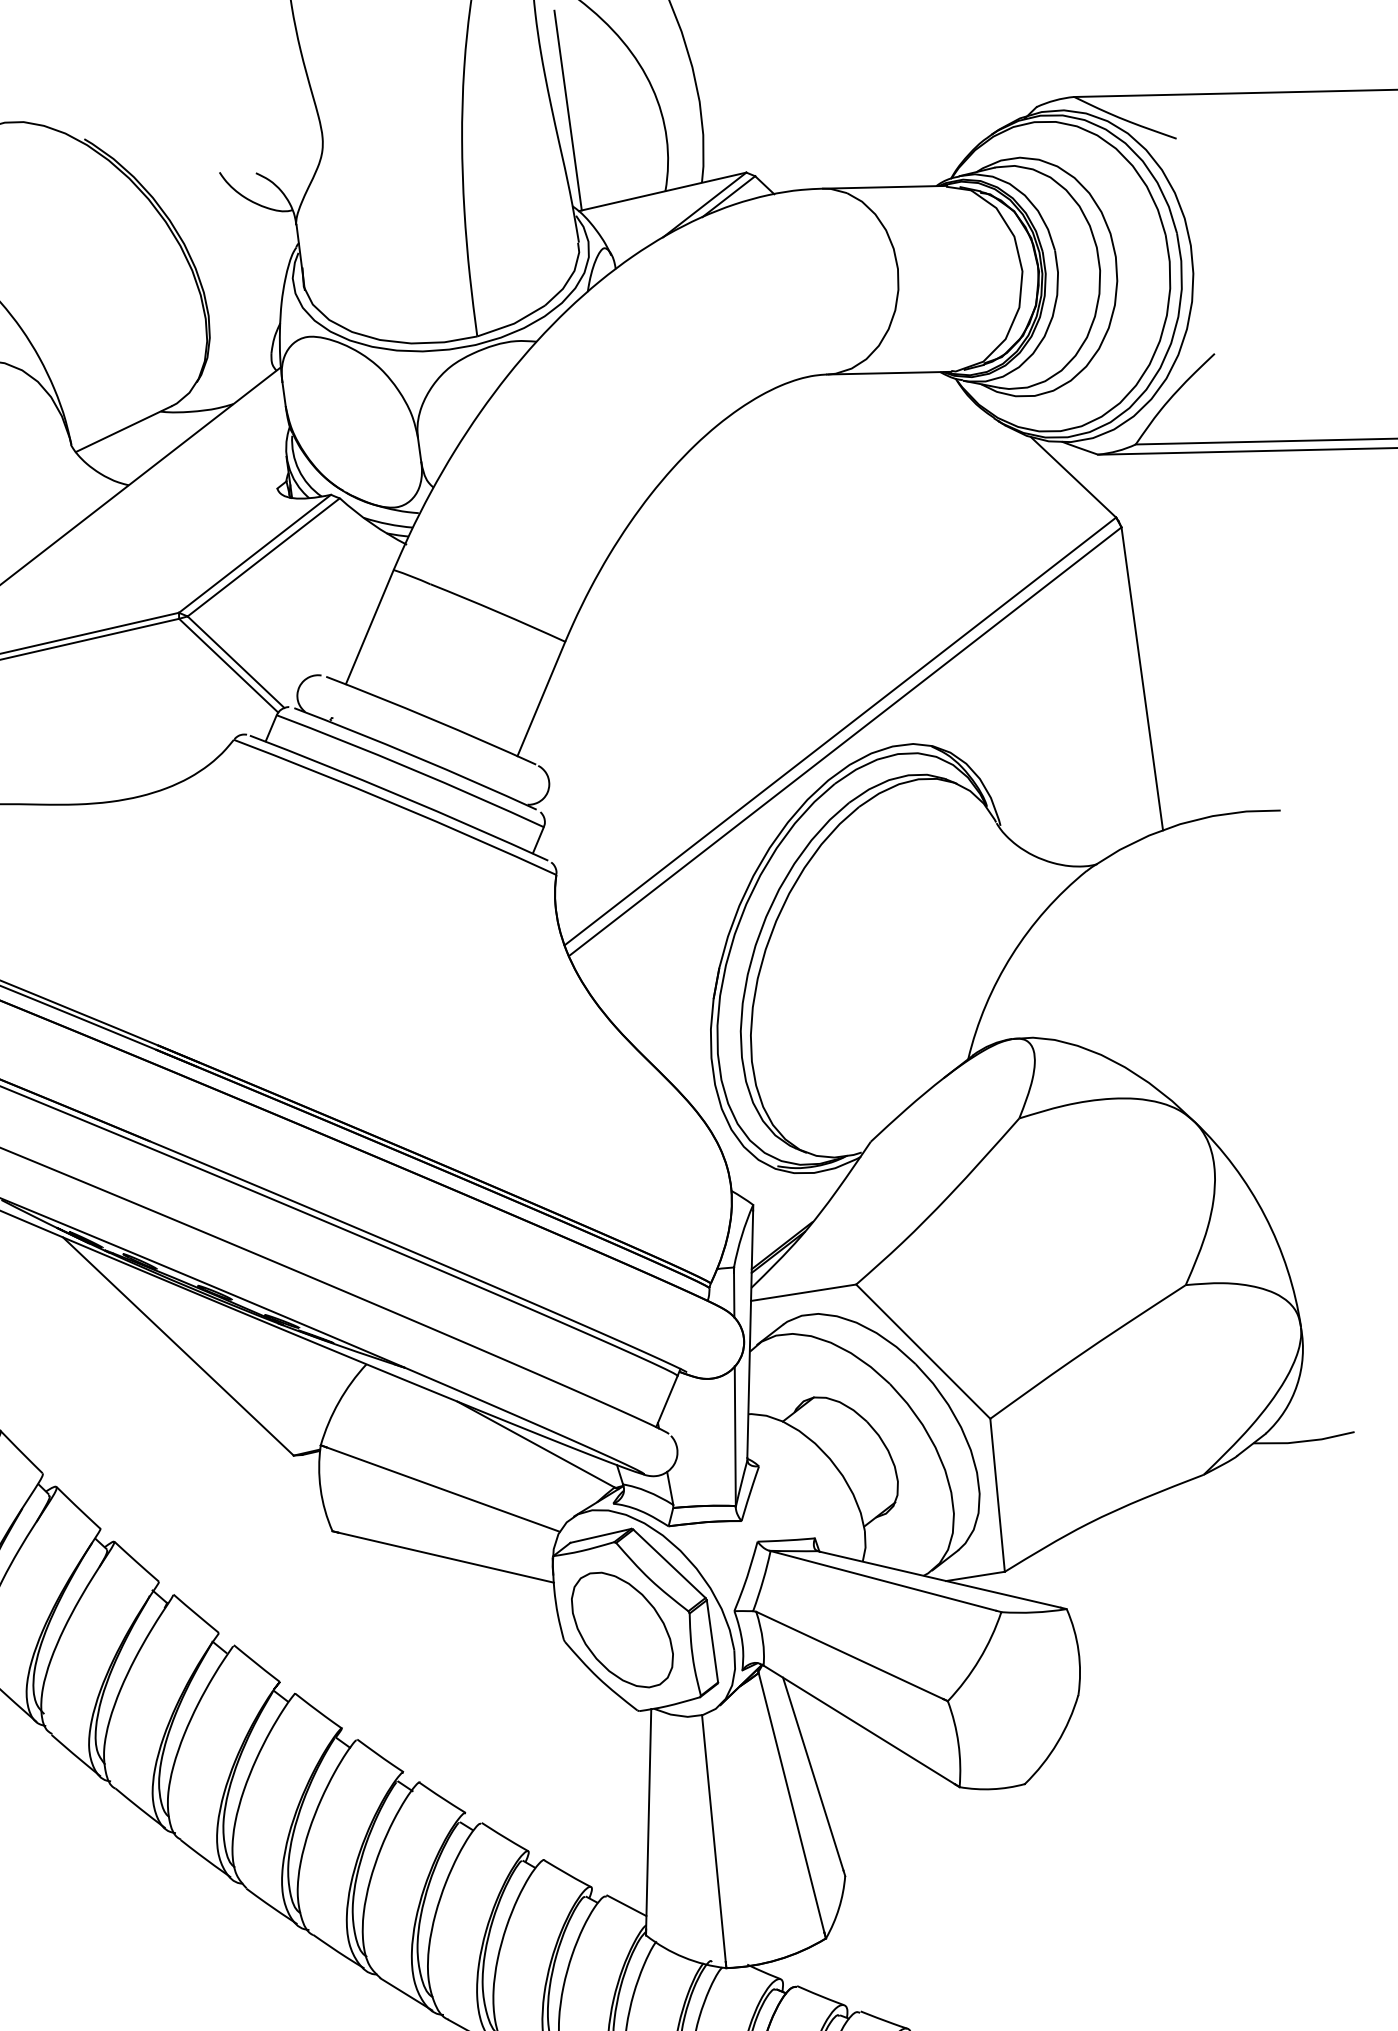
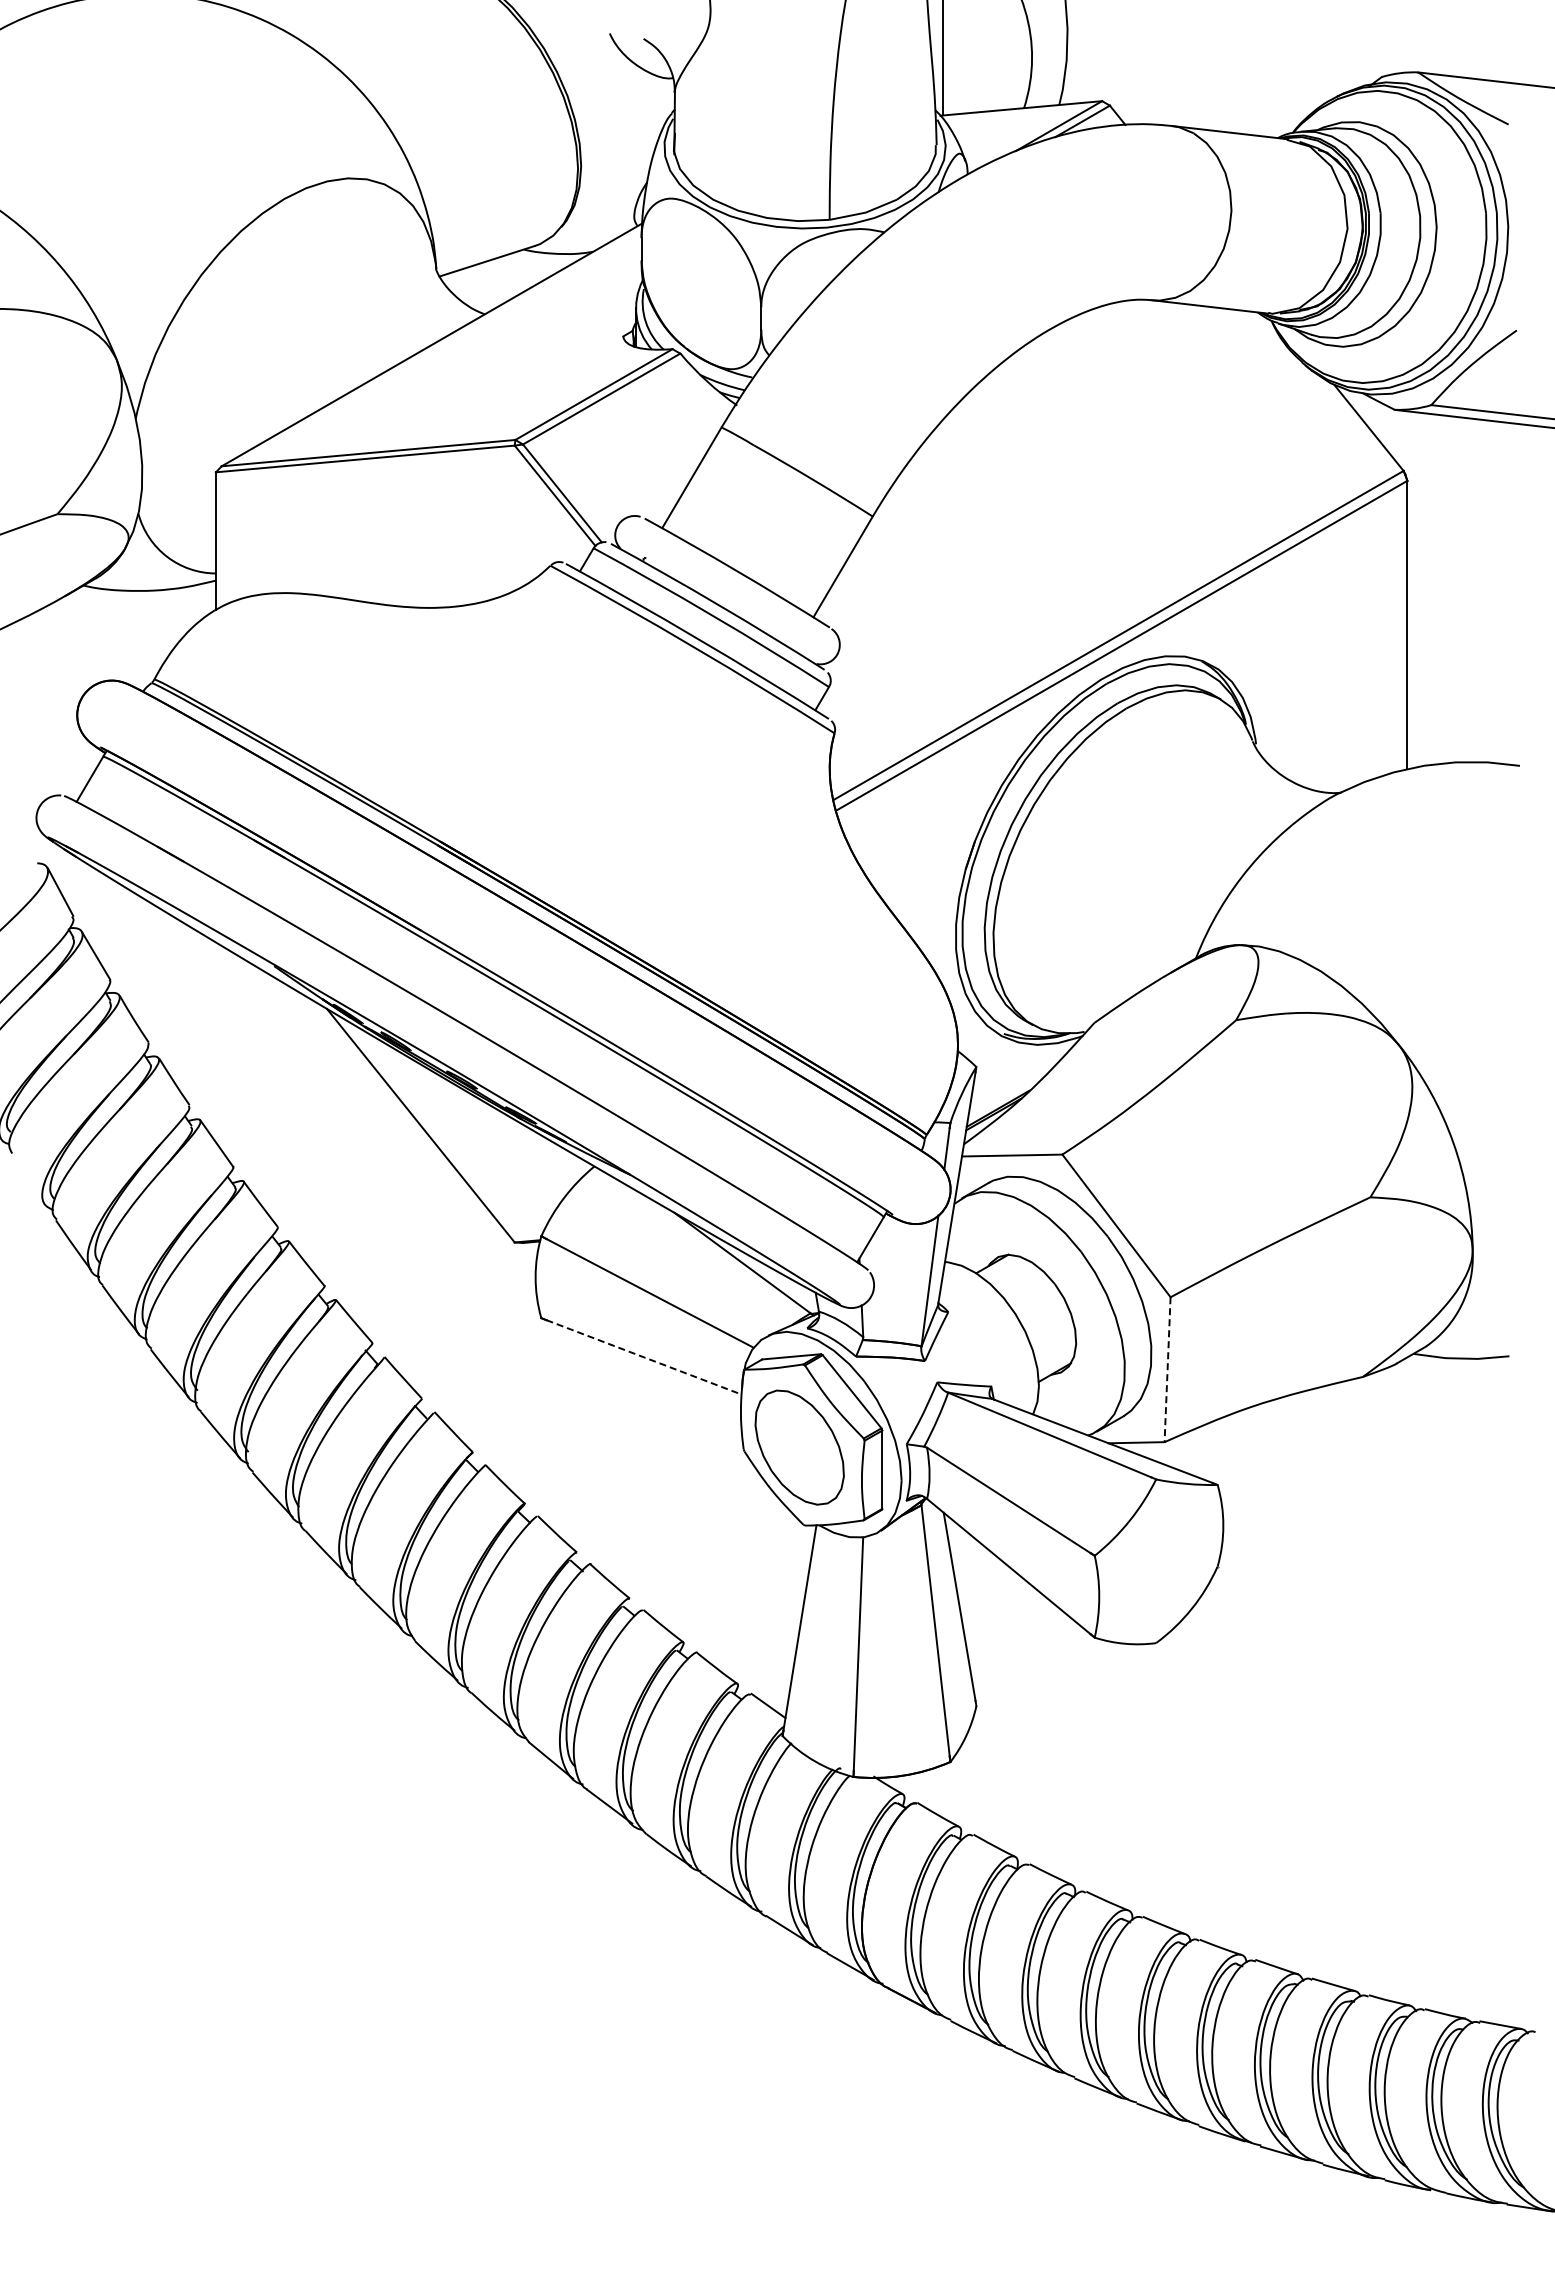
line: (997, 1495) -> (1167, 1369), solid -> dashed
line: (446, 1557) -> (644, 1357), solid -> dashed

